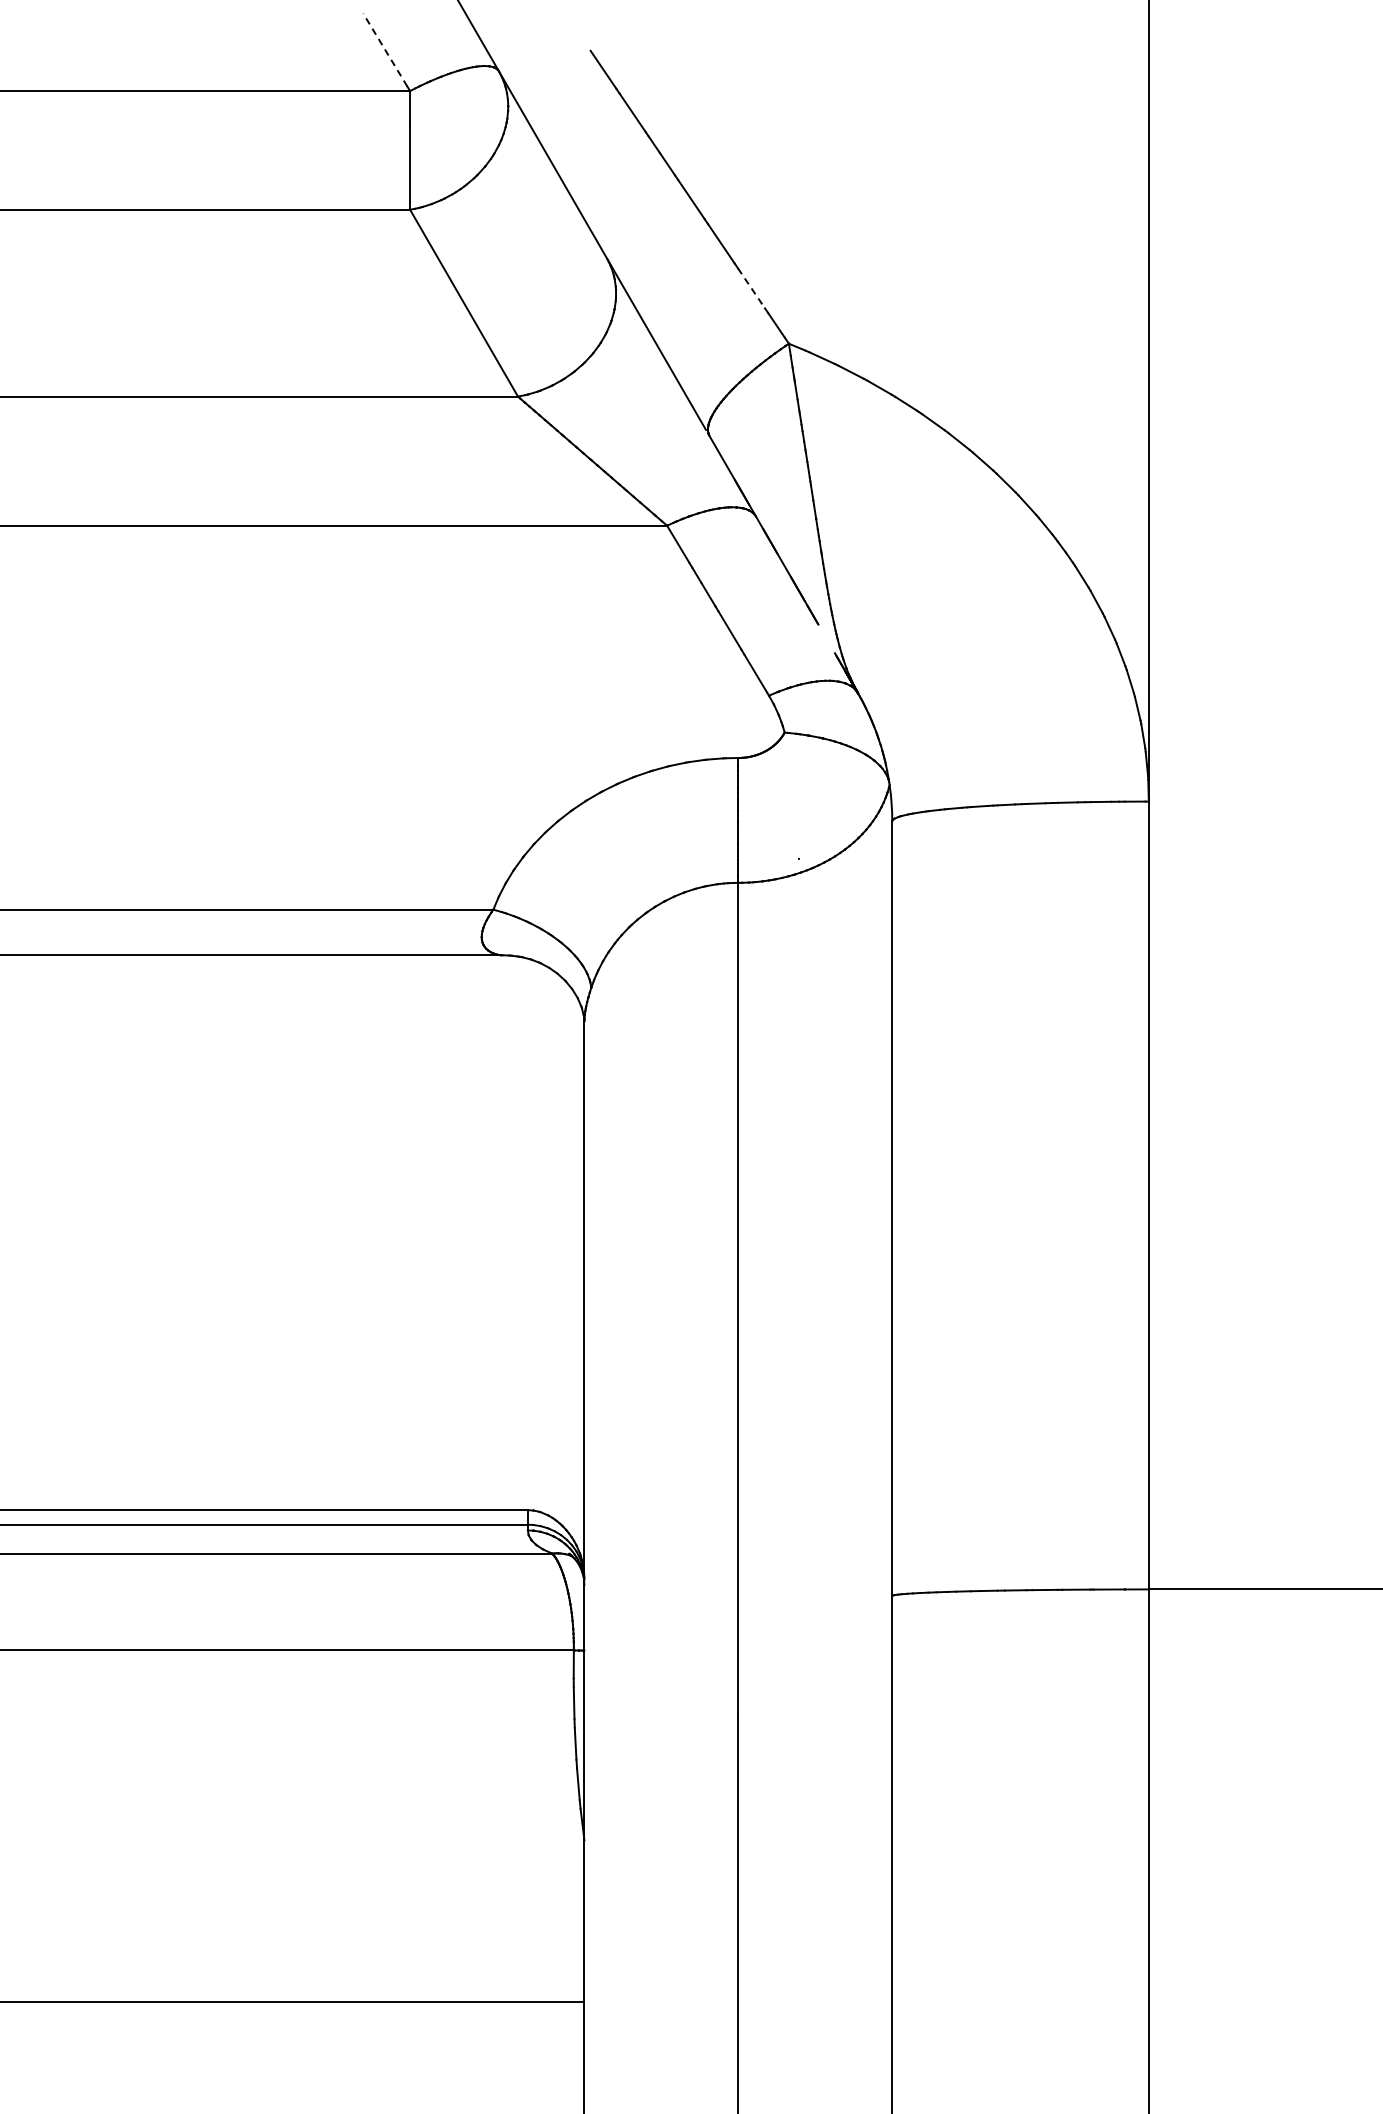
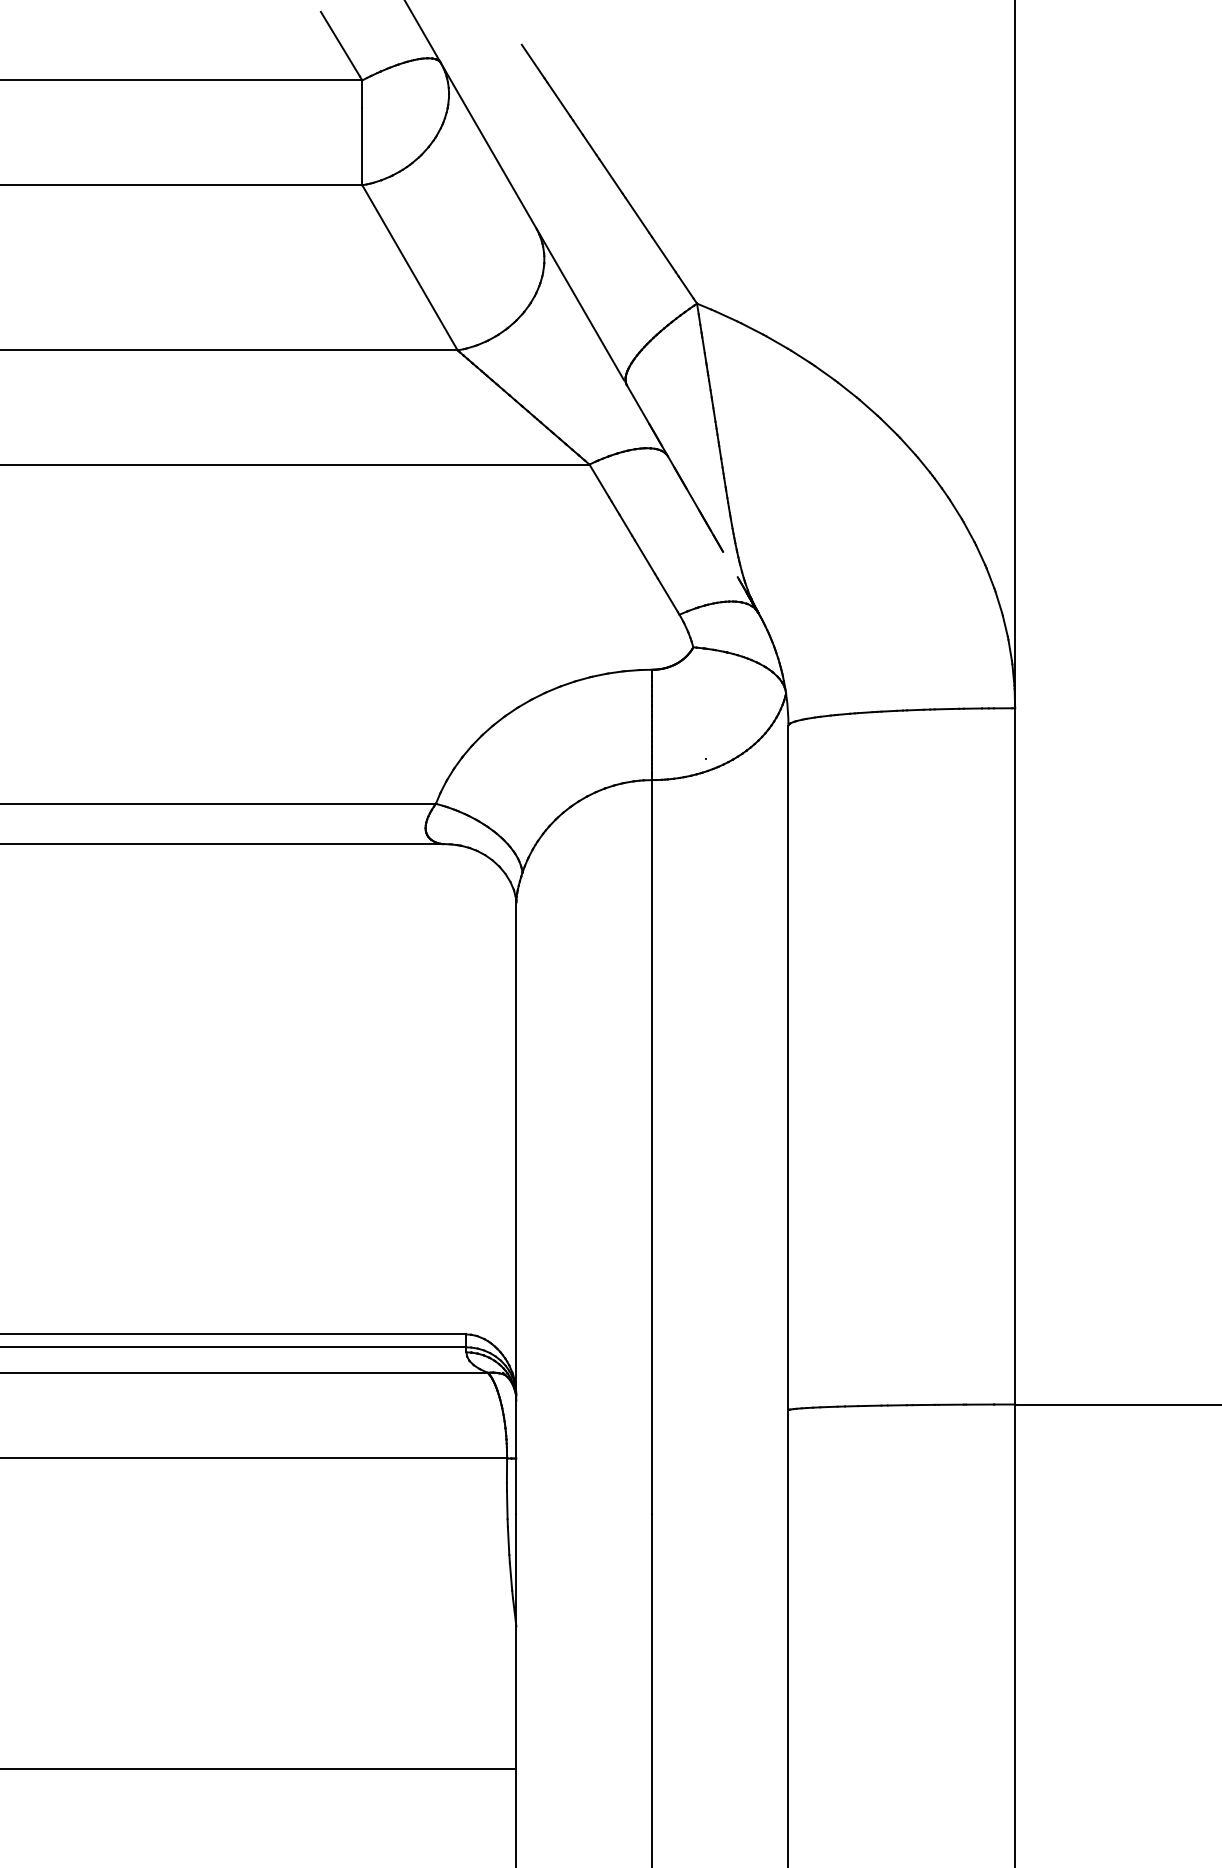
line: (385, 50) -> (340, 44), dashed -> solid
line: (751, 288) -> (664, 254), dashed -> solid

